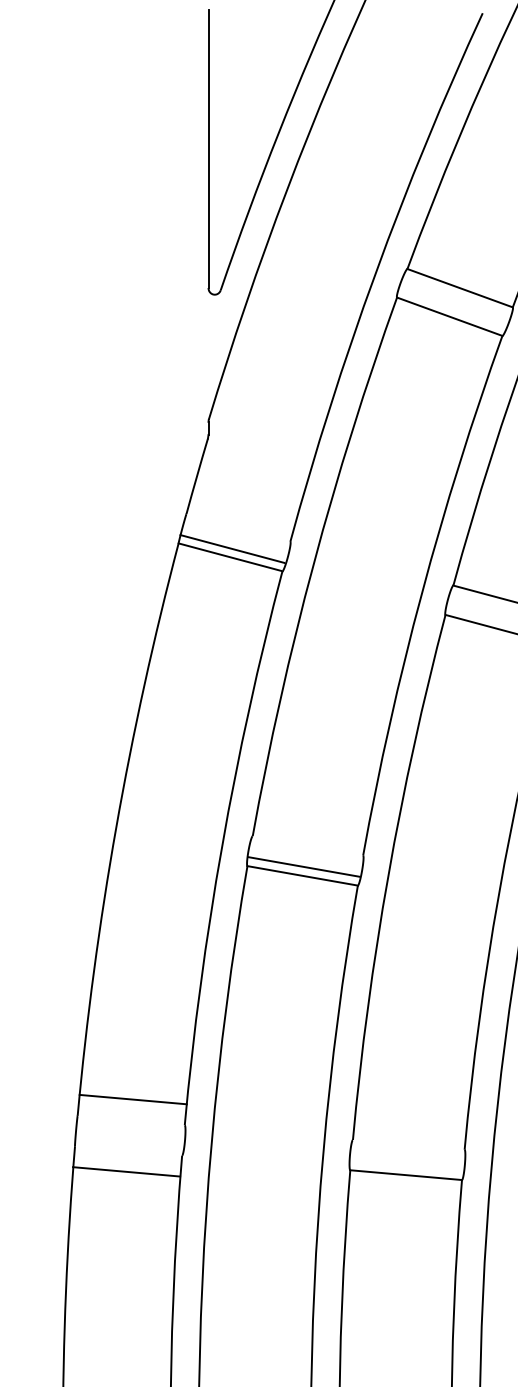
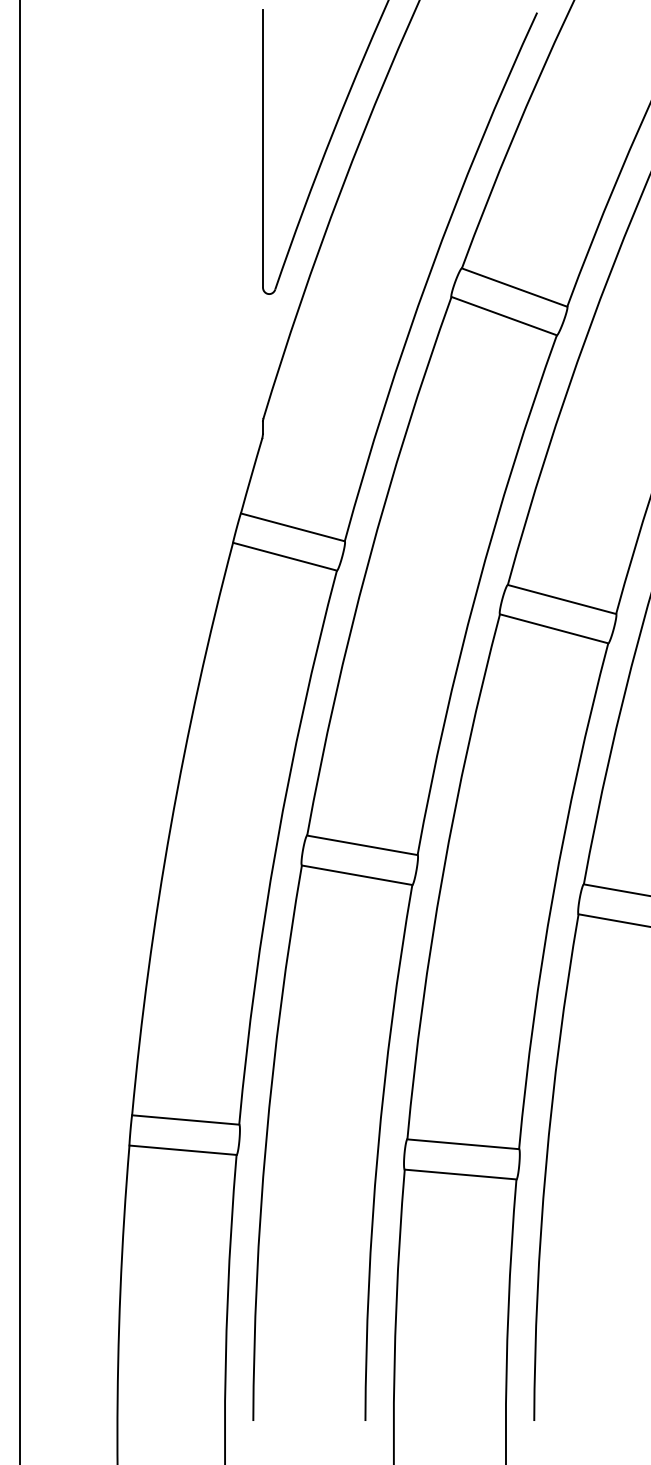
line: (232, 549) -> (292, 527), moved
line: (304, 867) -> (362, 845), moved
line: (133, 1099) -> (185, 1119), moved
line: (409, 1145) -> (463, 1144), added
line: (126, 1171) -> (182, 1149), moved

